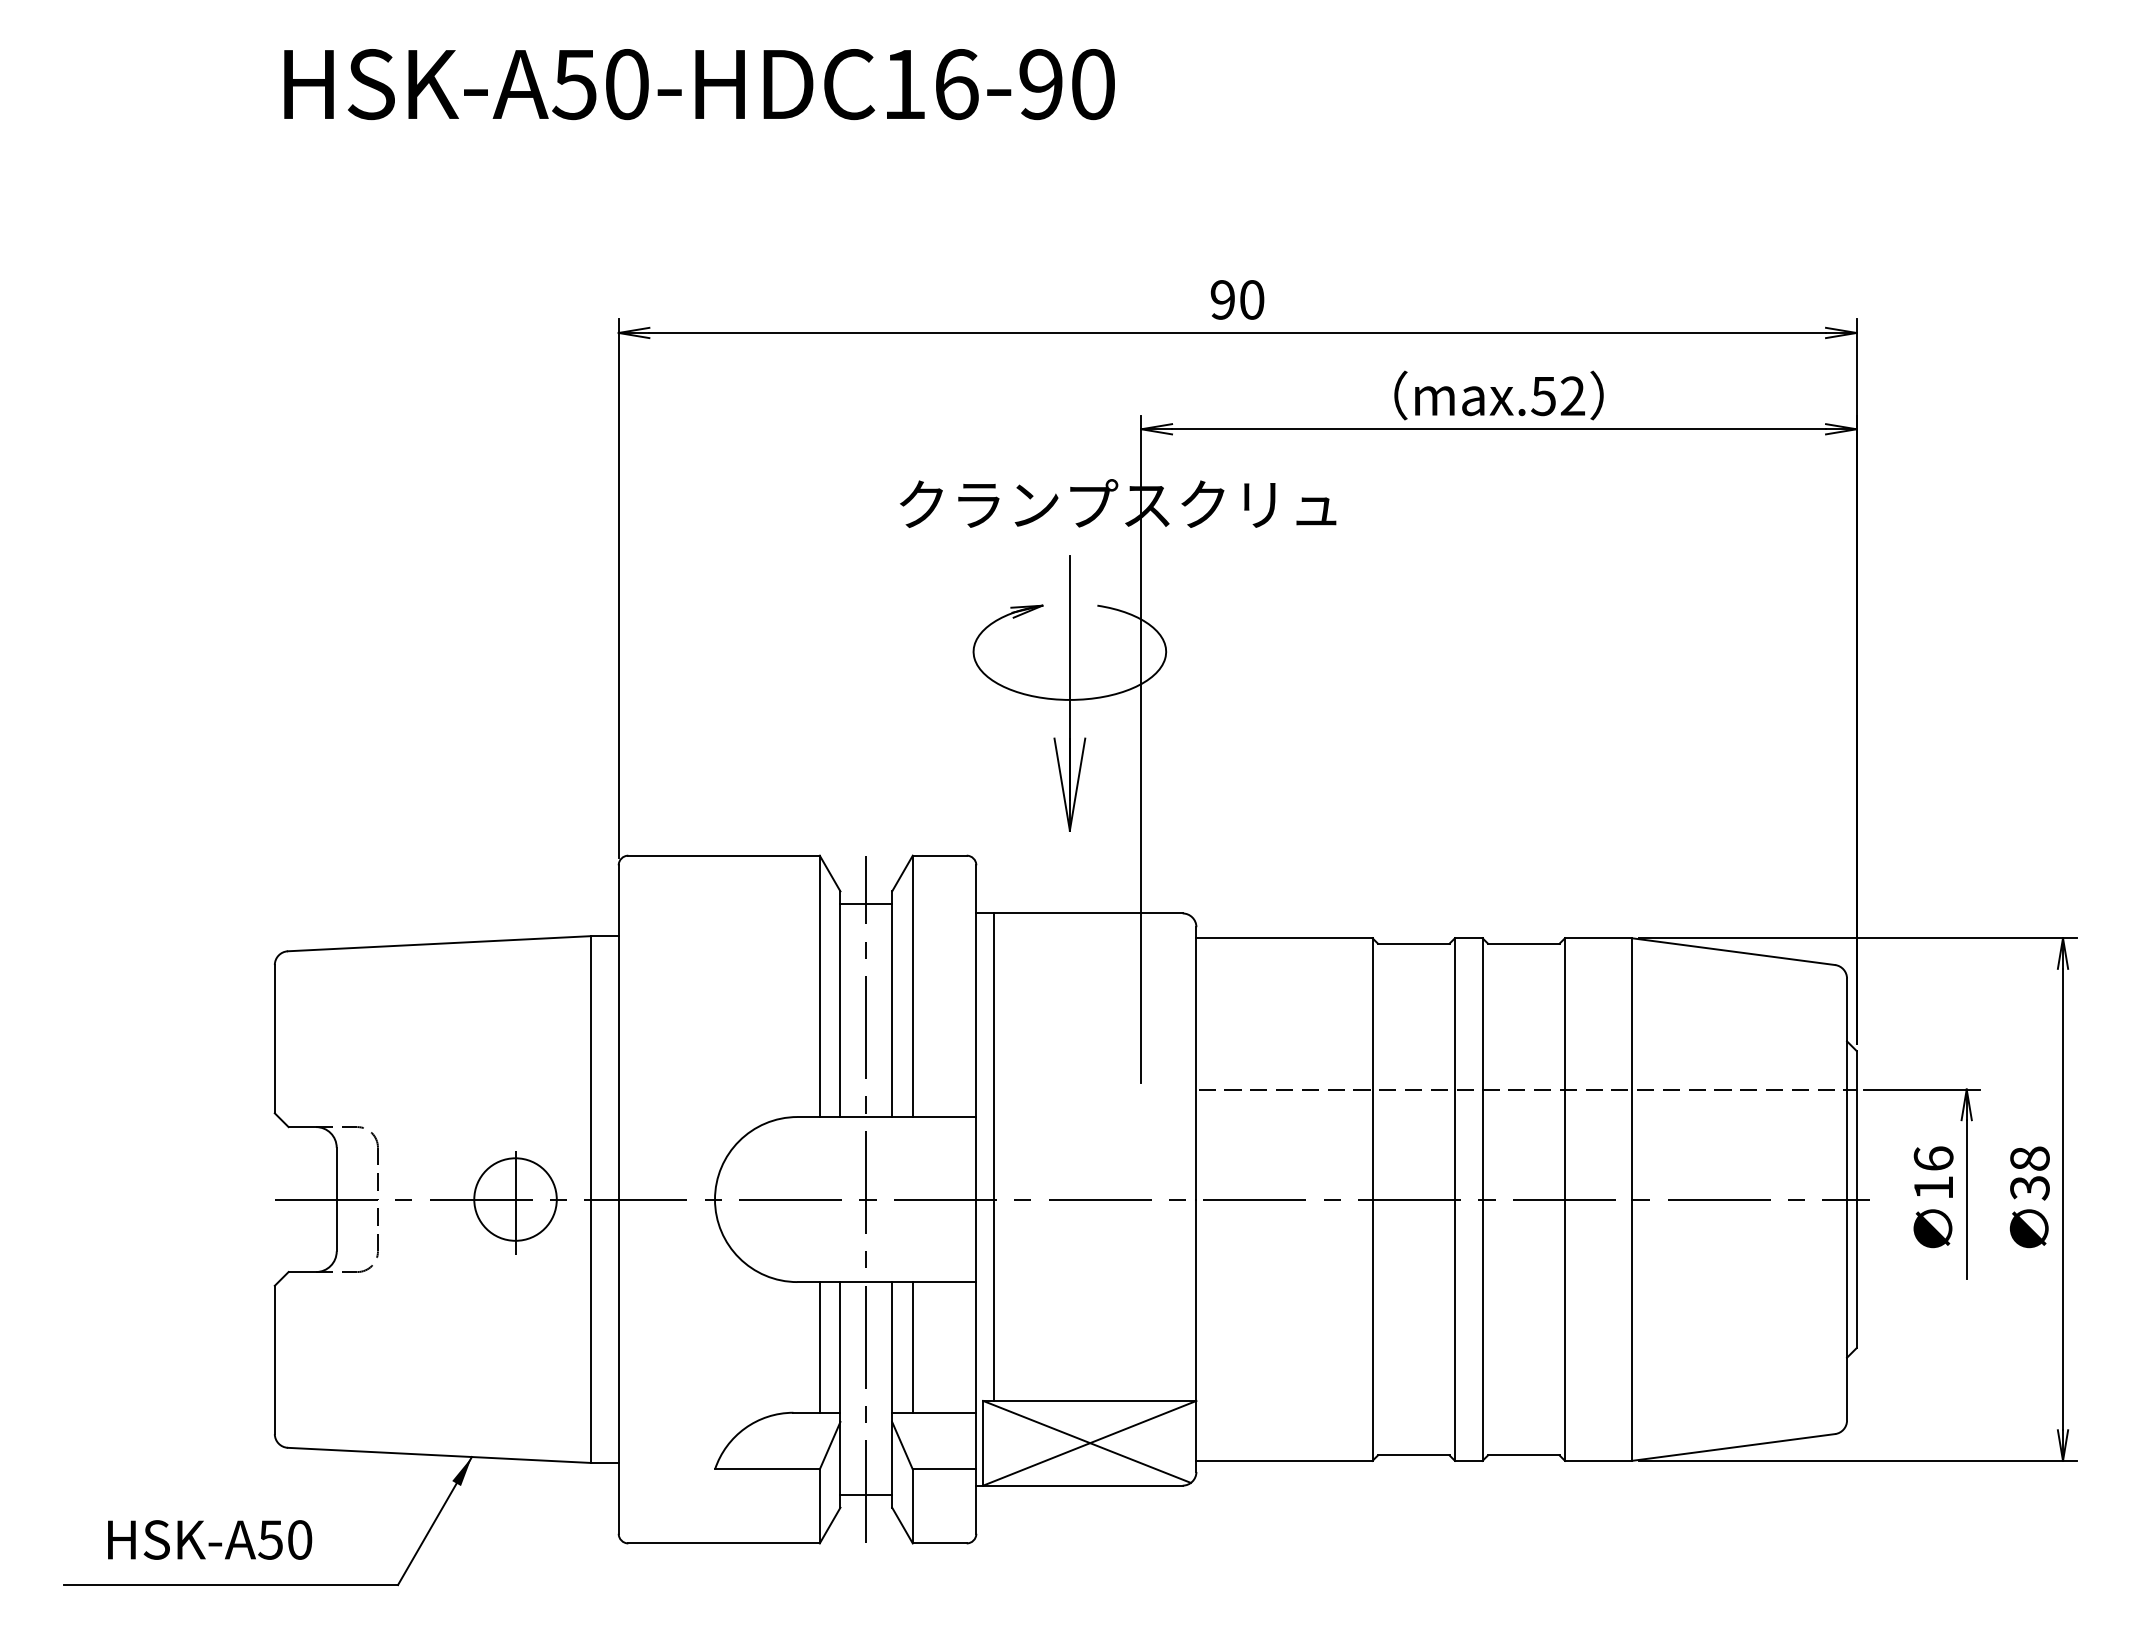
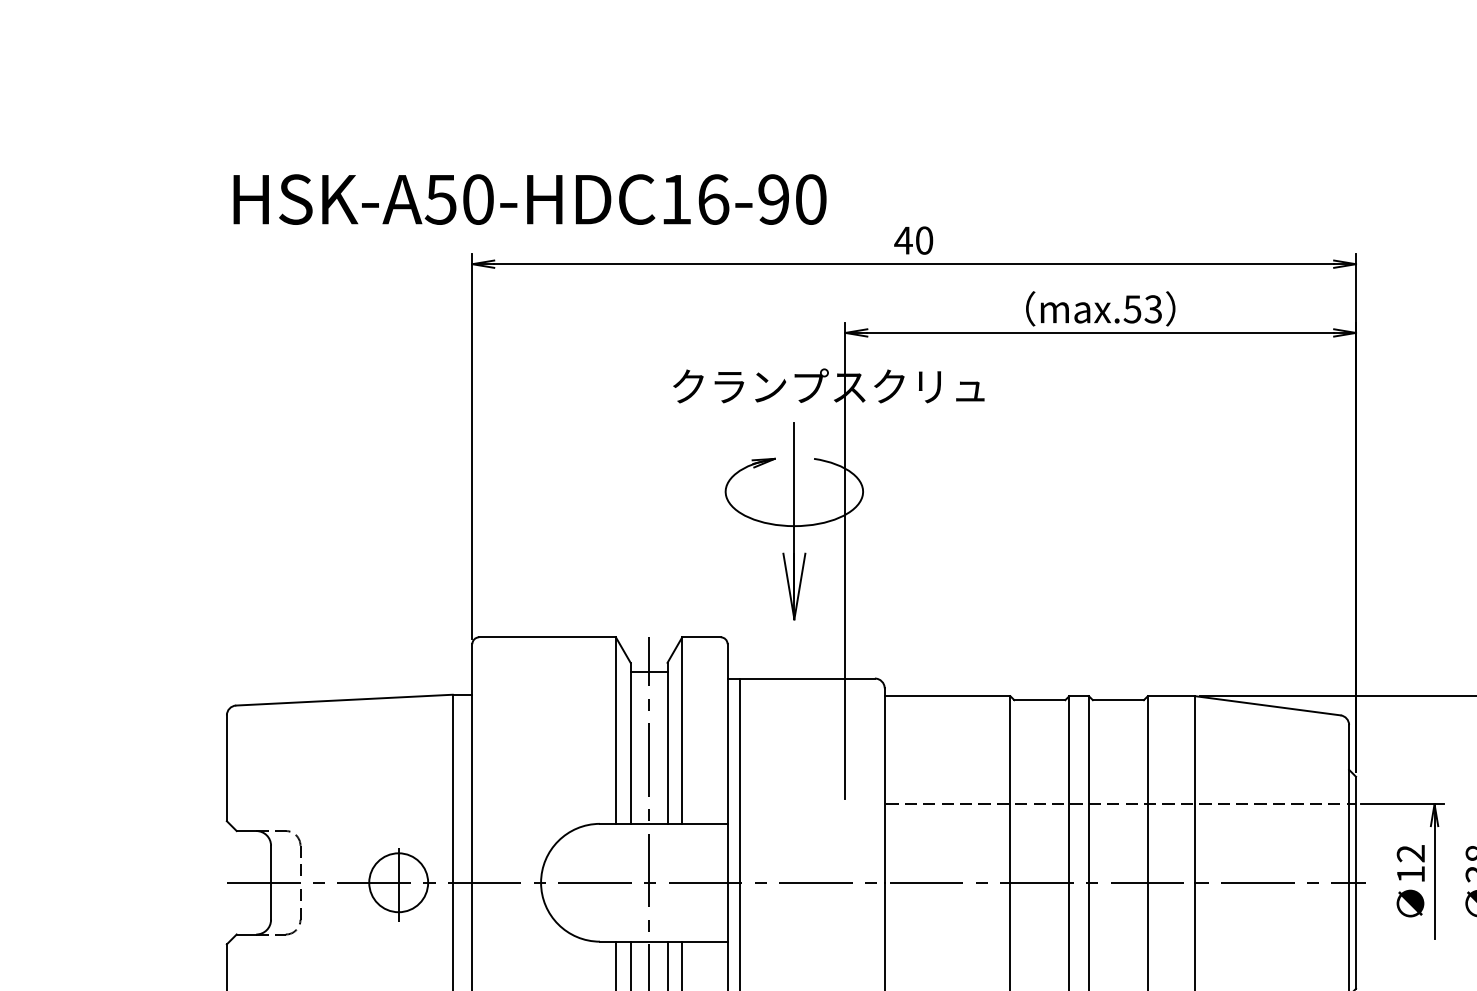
text: (699, 84) -> (530, 199), moved
text: (1222, 299) -> (903, 240), 90 -> 40
text: (1572, 396) -> (1153, 309), max.52 -> max.53
text: (1933, 1158) -> (1410, 853), 16 -> 12

